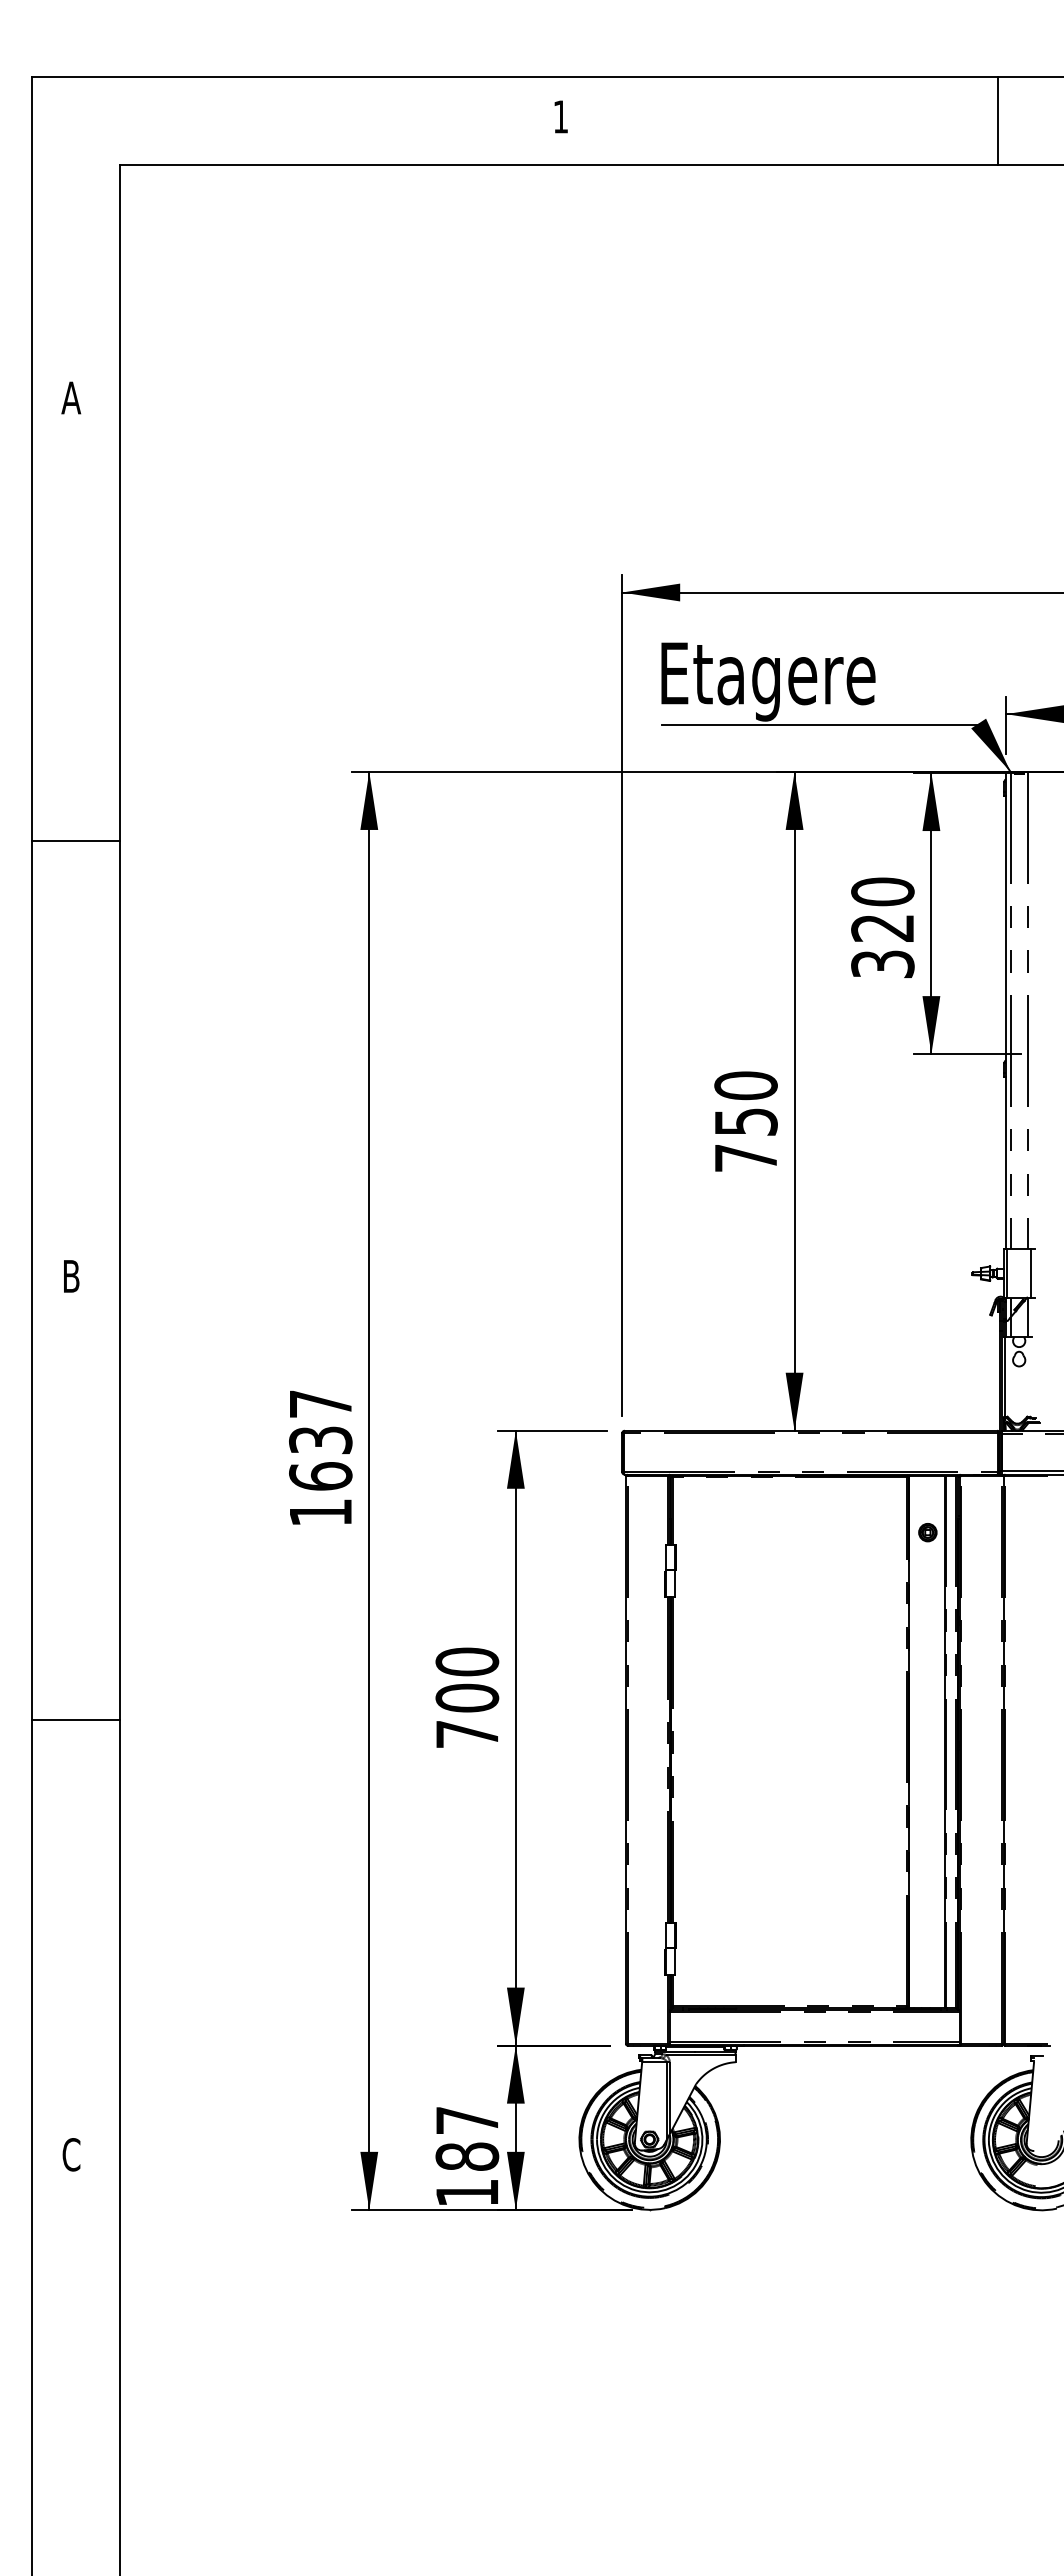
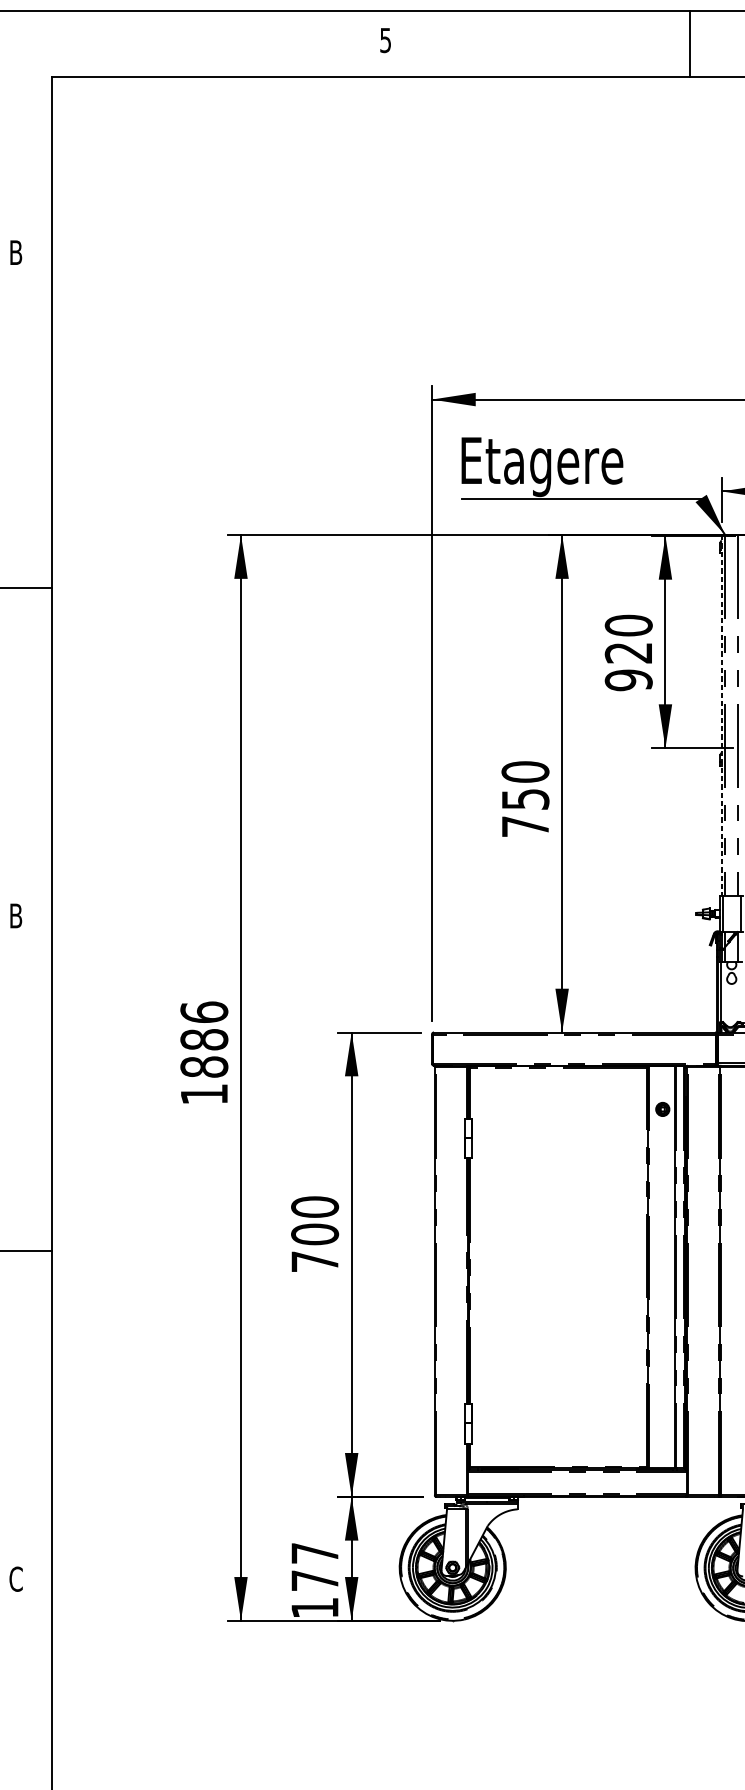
text: (560, 116) -> (385, 40), 1 -> 5
line: (997, 121) -> (689, 43), moved
text: (71, 397) -> (16, 252), A -> B
text: (882, 964) -> (628, 680), 320 -> 920
line: (1006, 1010) -> (722, 715), solid -> dashed
text: (320, 1439) -> (204, 1039), 1637 -> 1886
text: (467, 2156) -> (315, 1580), 187 -> 177

